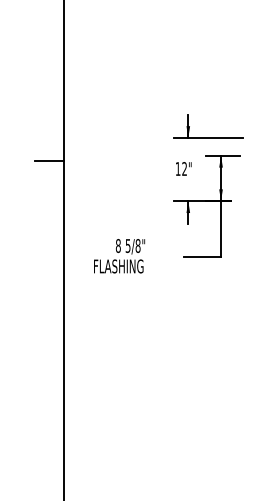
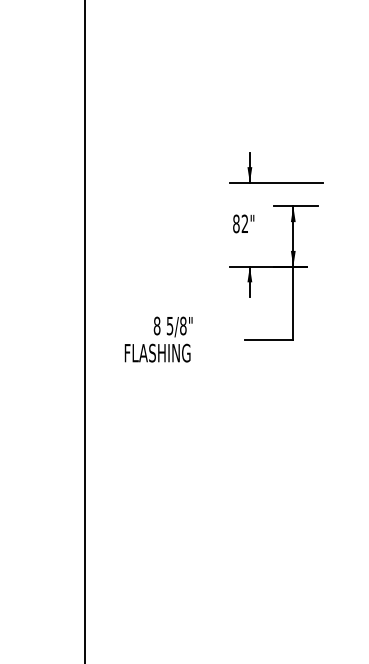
line: (48, 161) -> (64, 213), removed
text: (177, 168) -> (235, 223), 12" -> 82"

